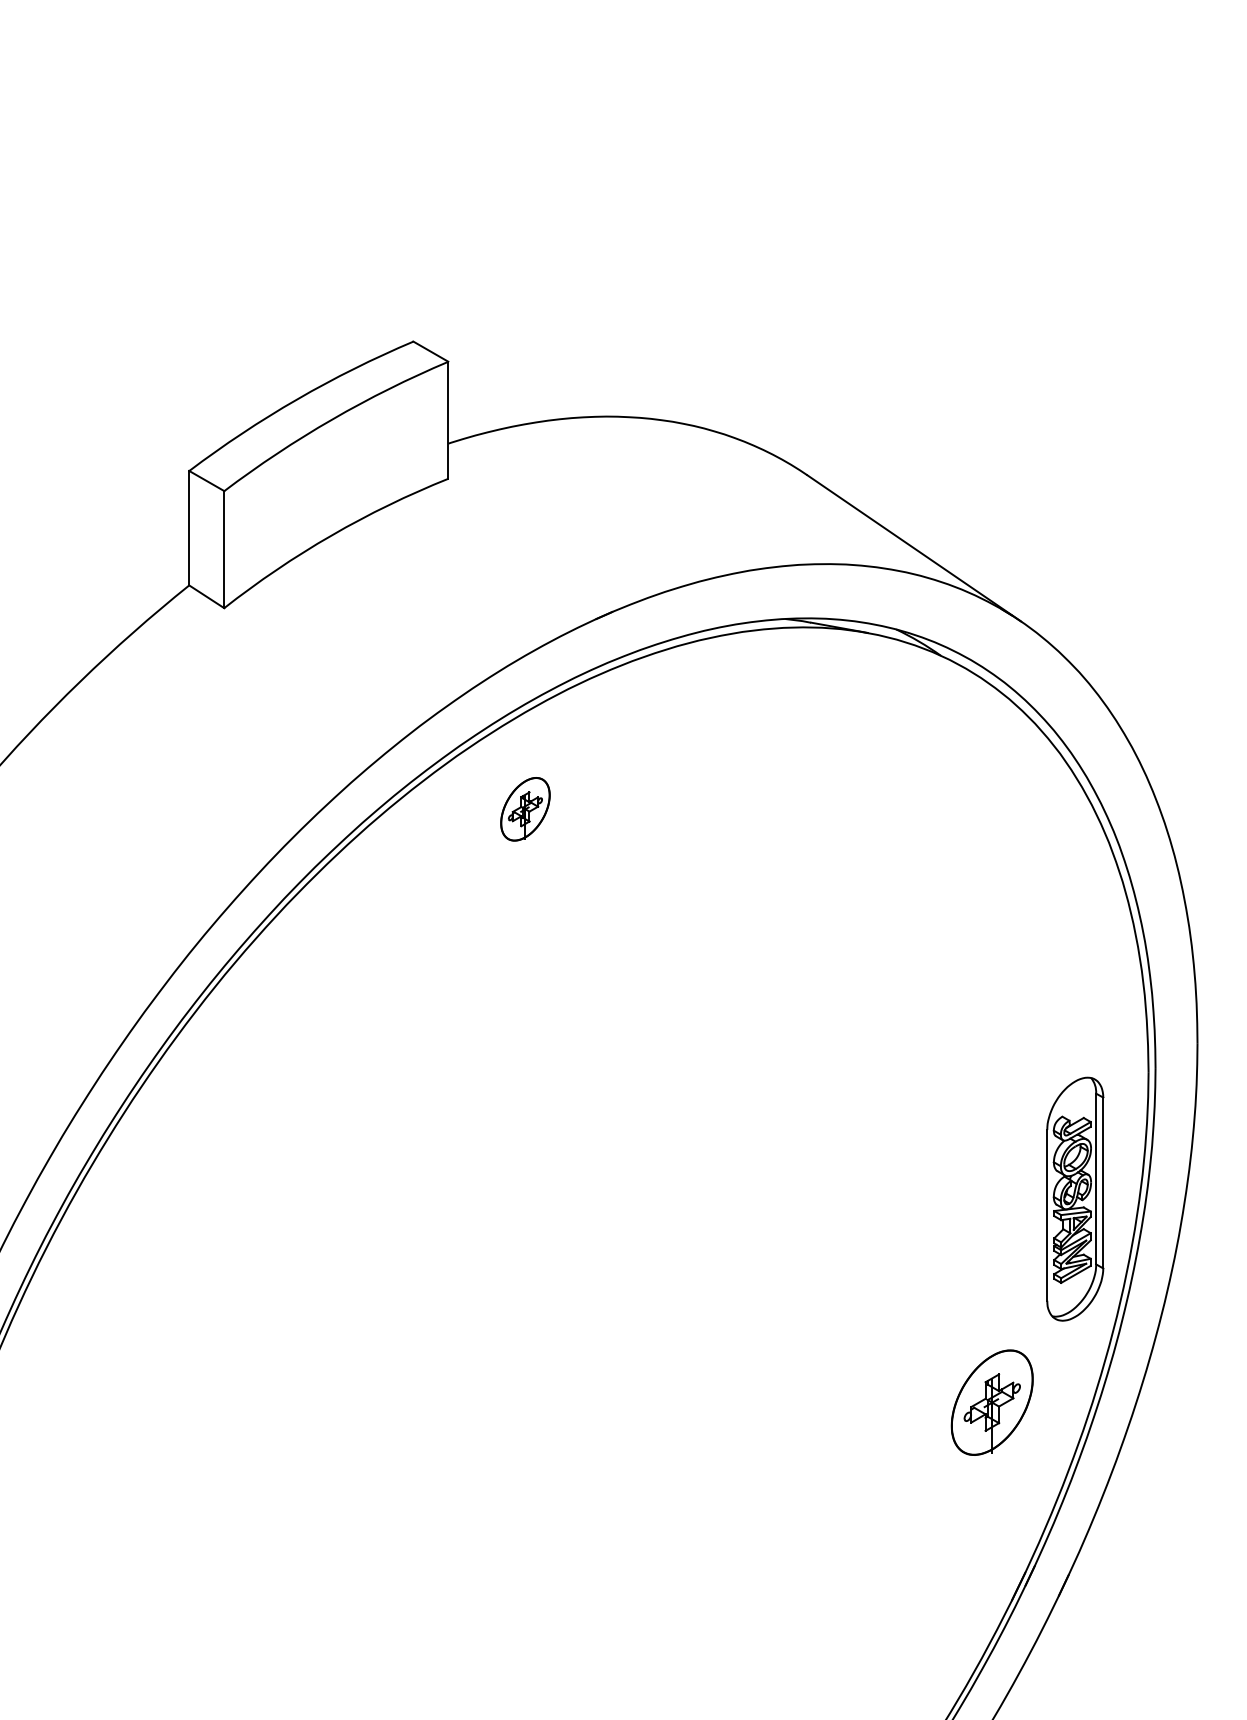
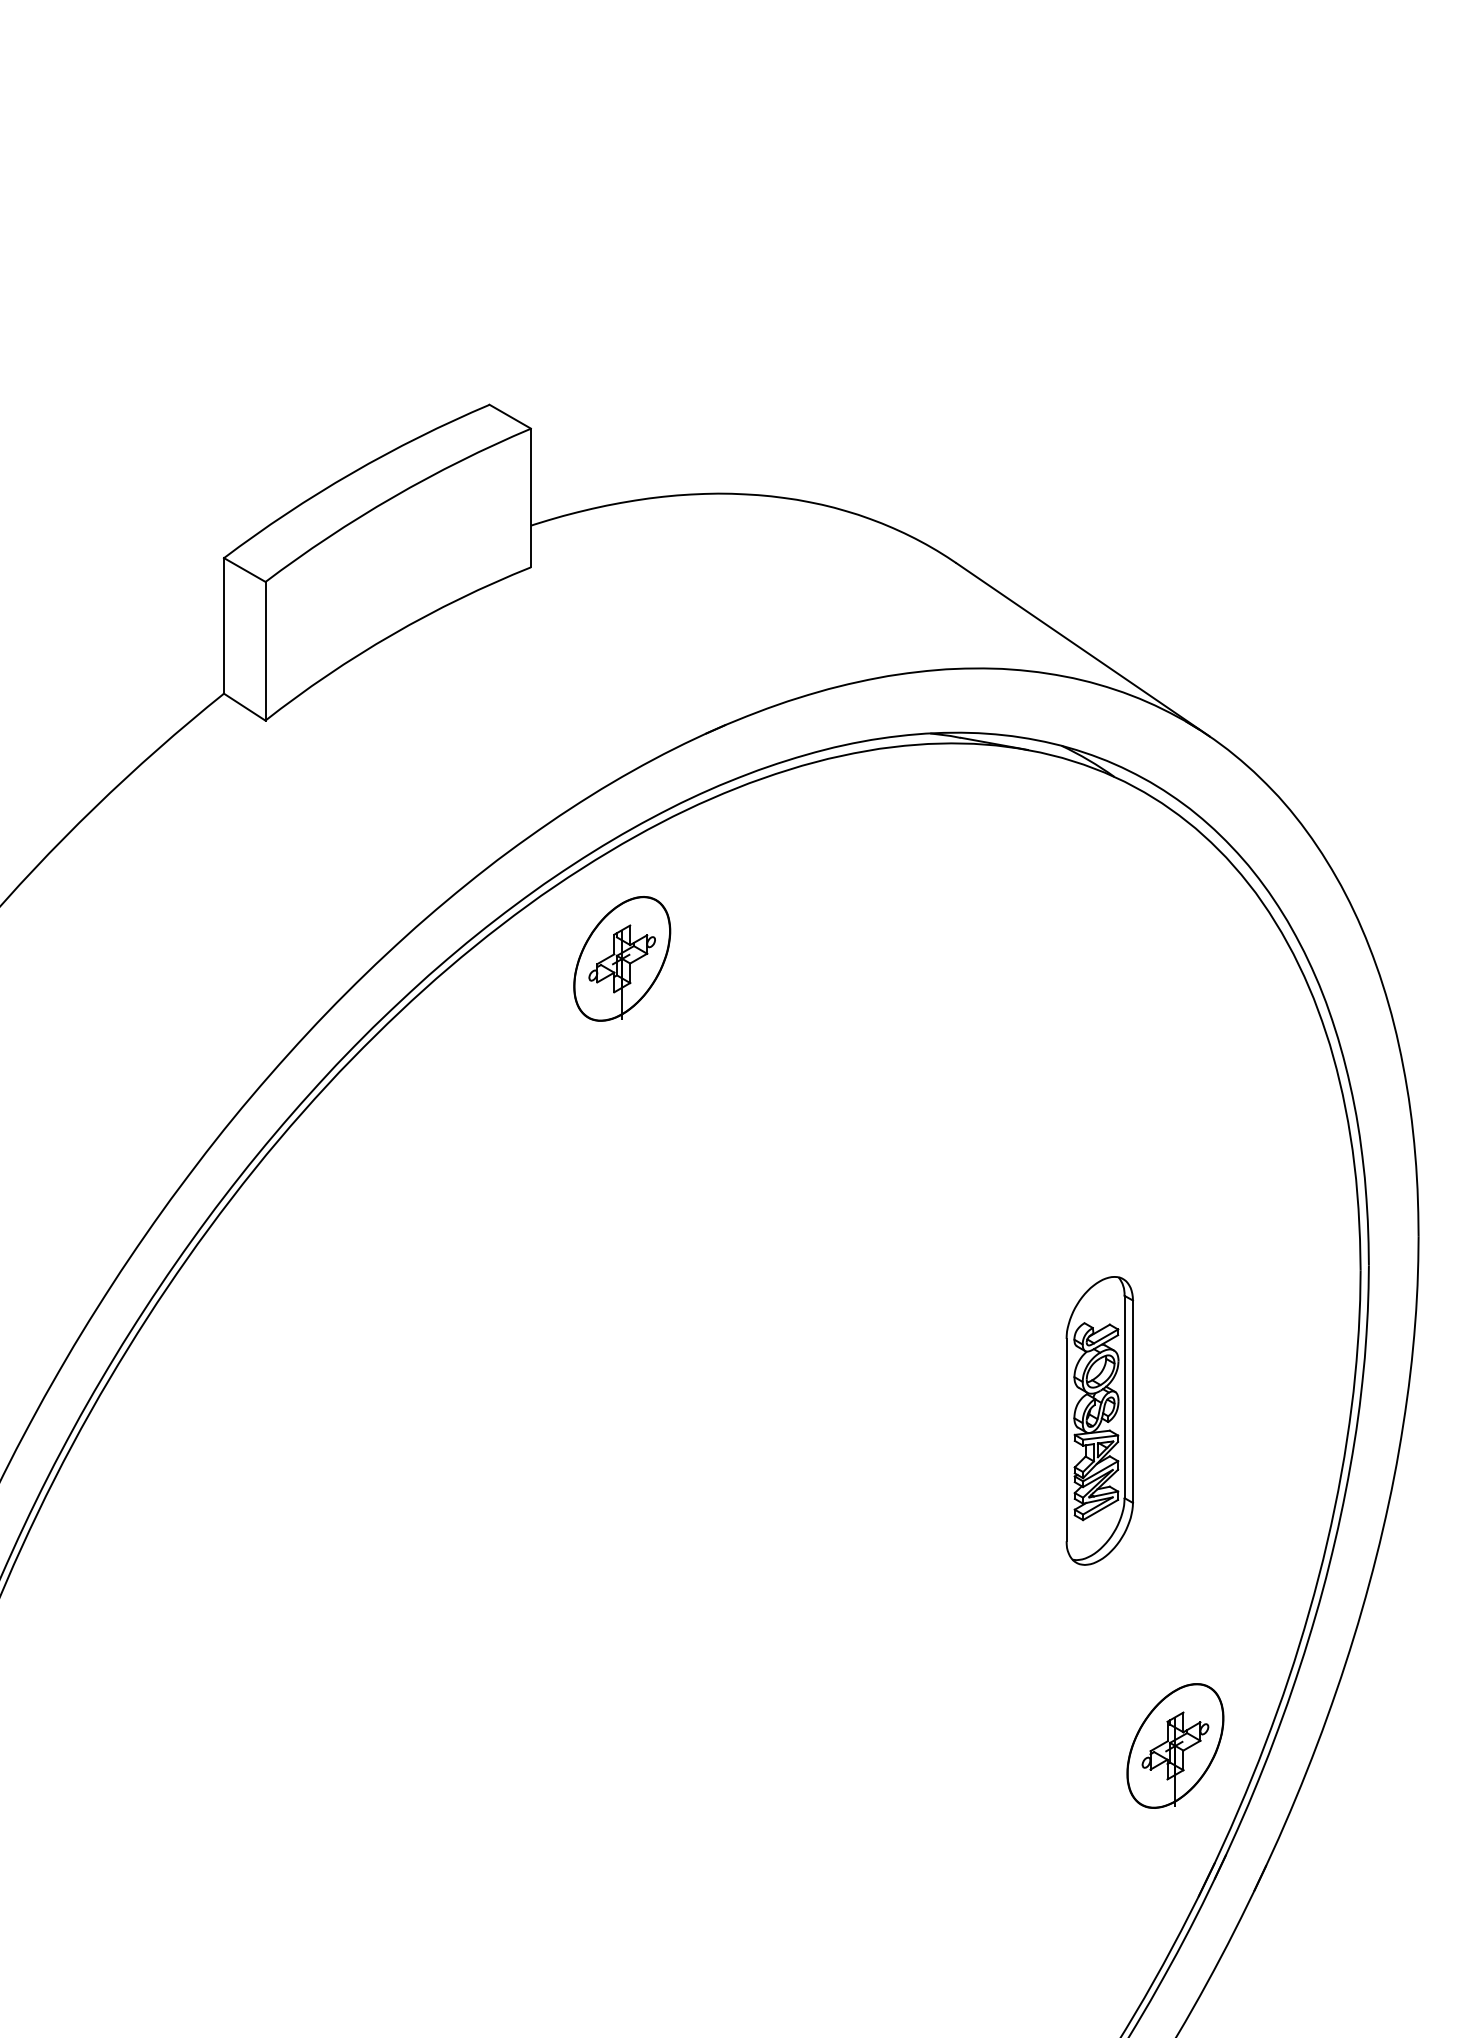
part: (525, 808) -> (622, 958), size x1.67
part: (1075, 1198) -> (1099, 1420), moved
part: (992, 1402) -> (1175, 1745), moved

